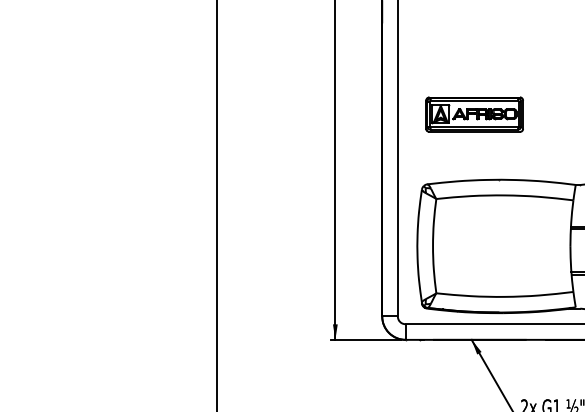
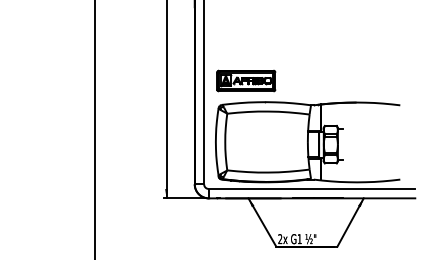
part: (474, 113) -> (246, 80), moved

